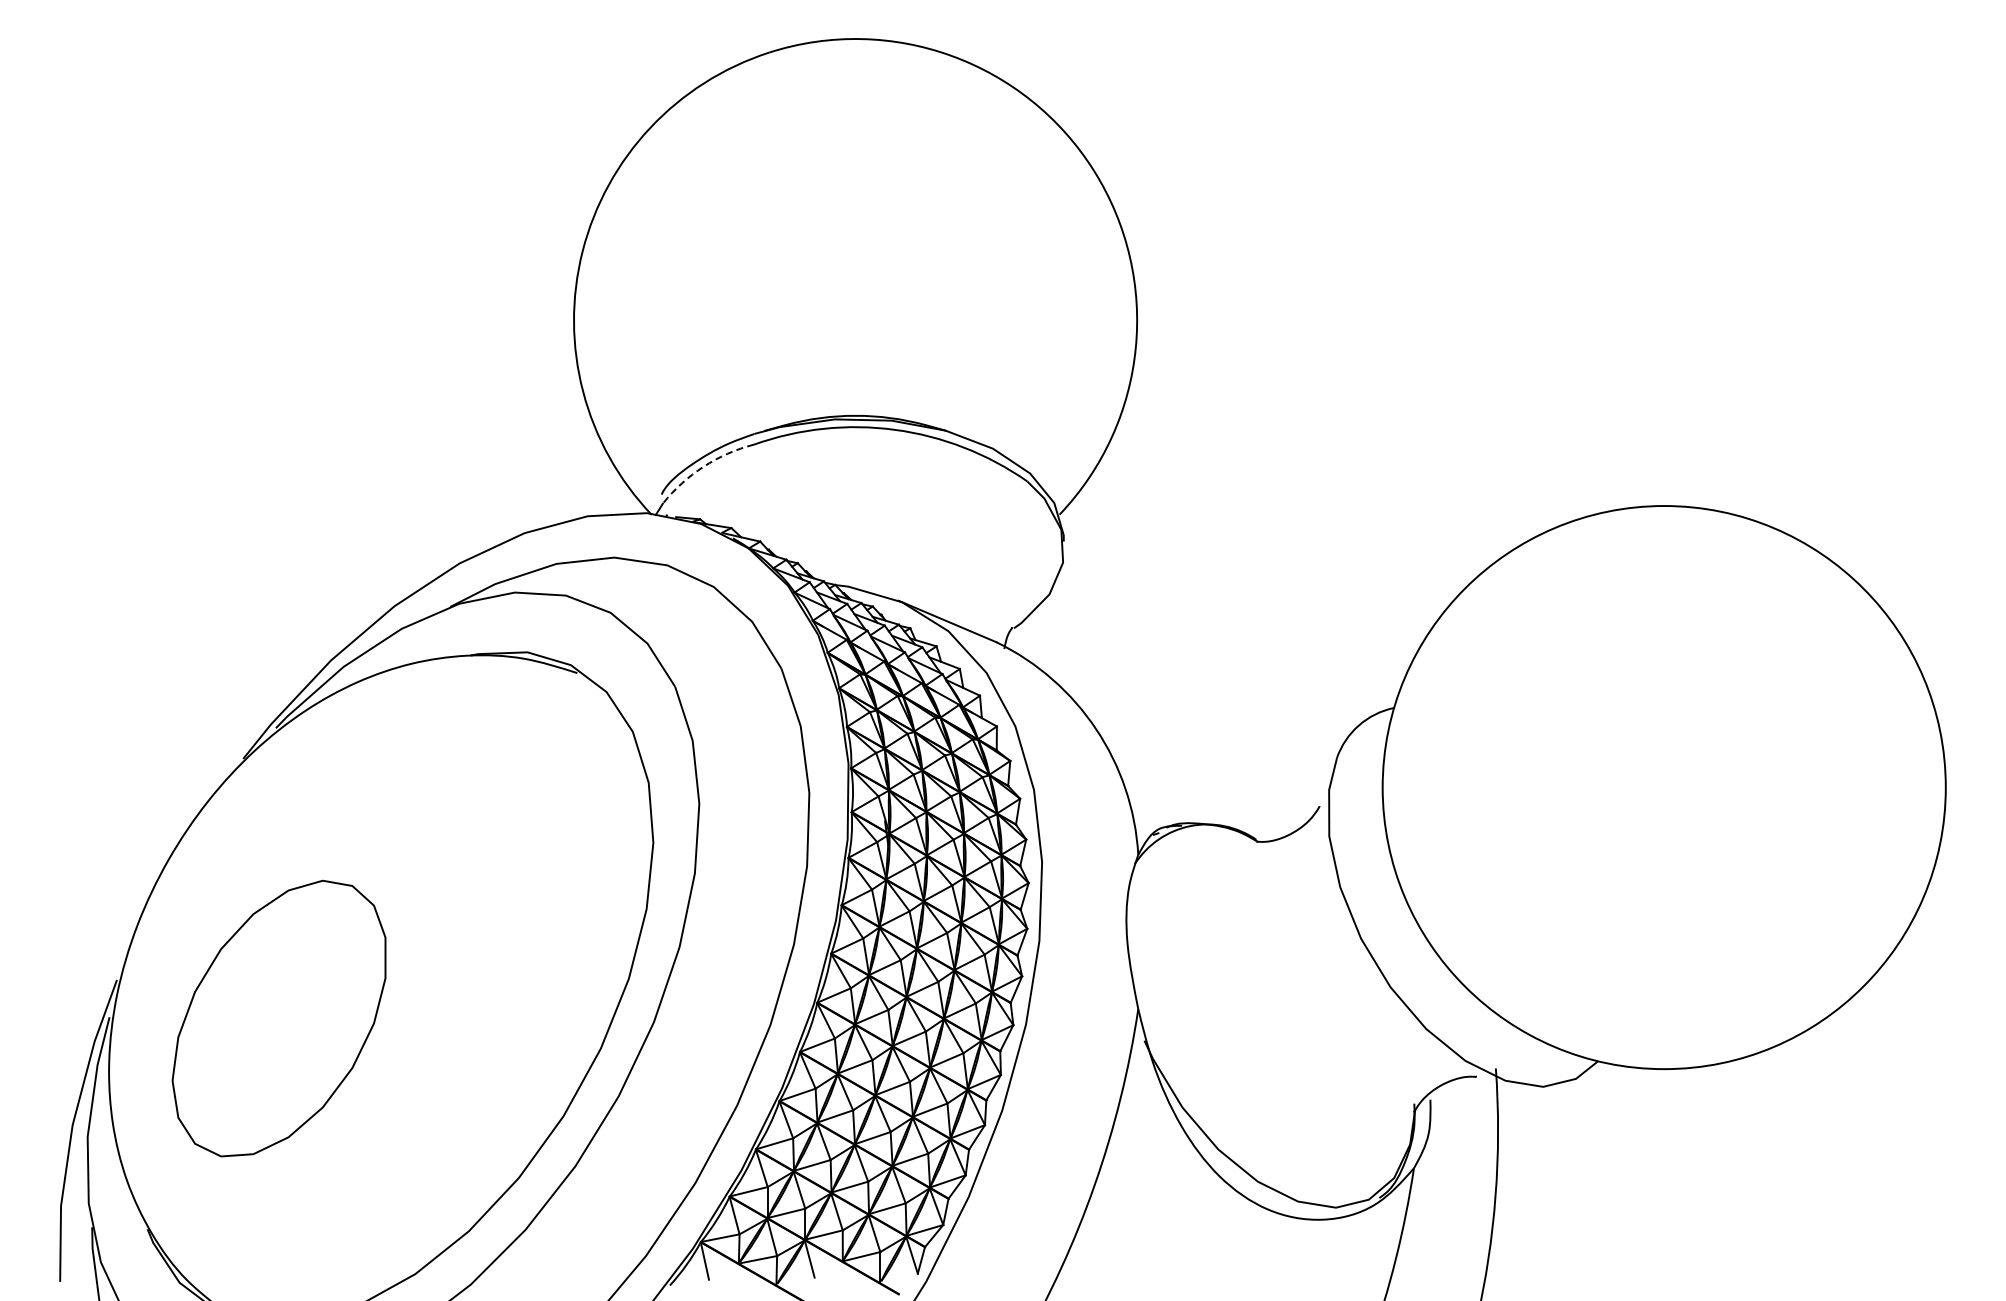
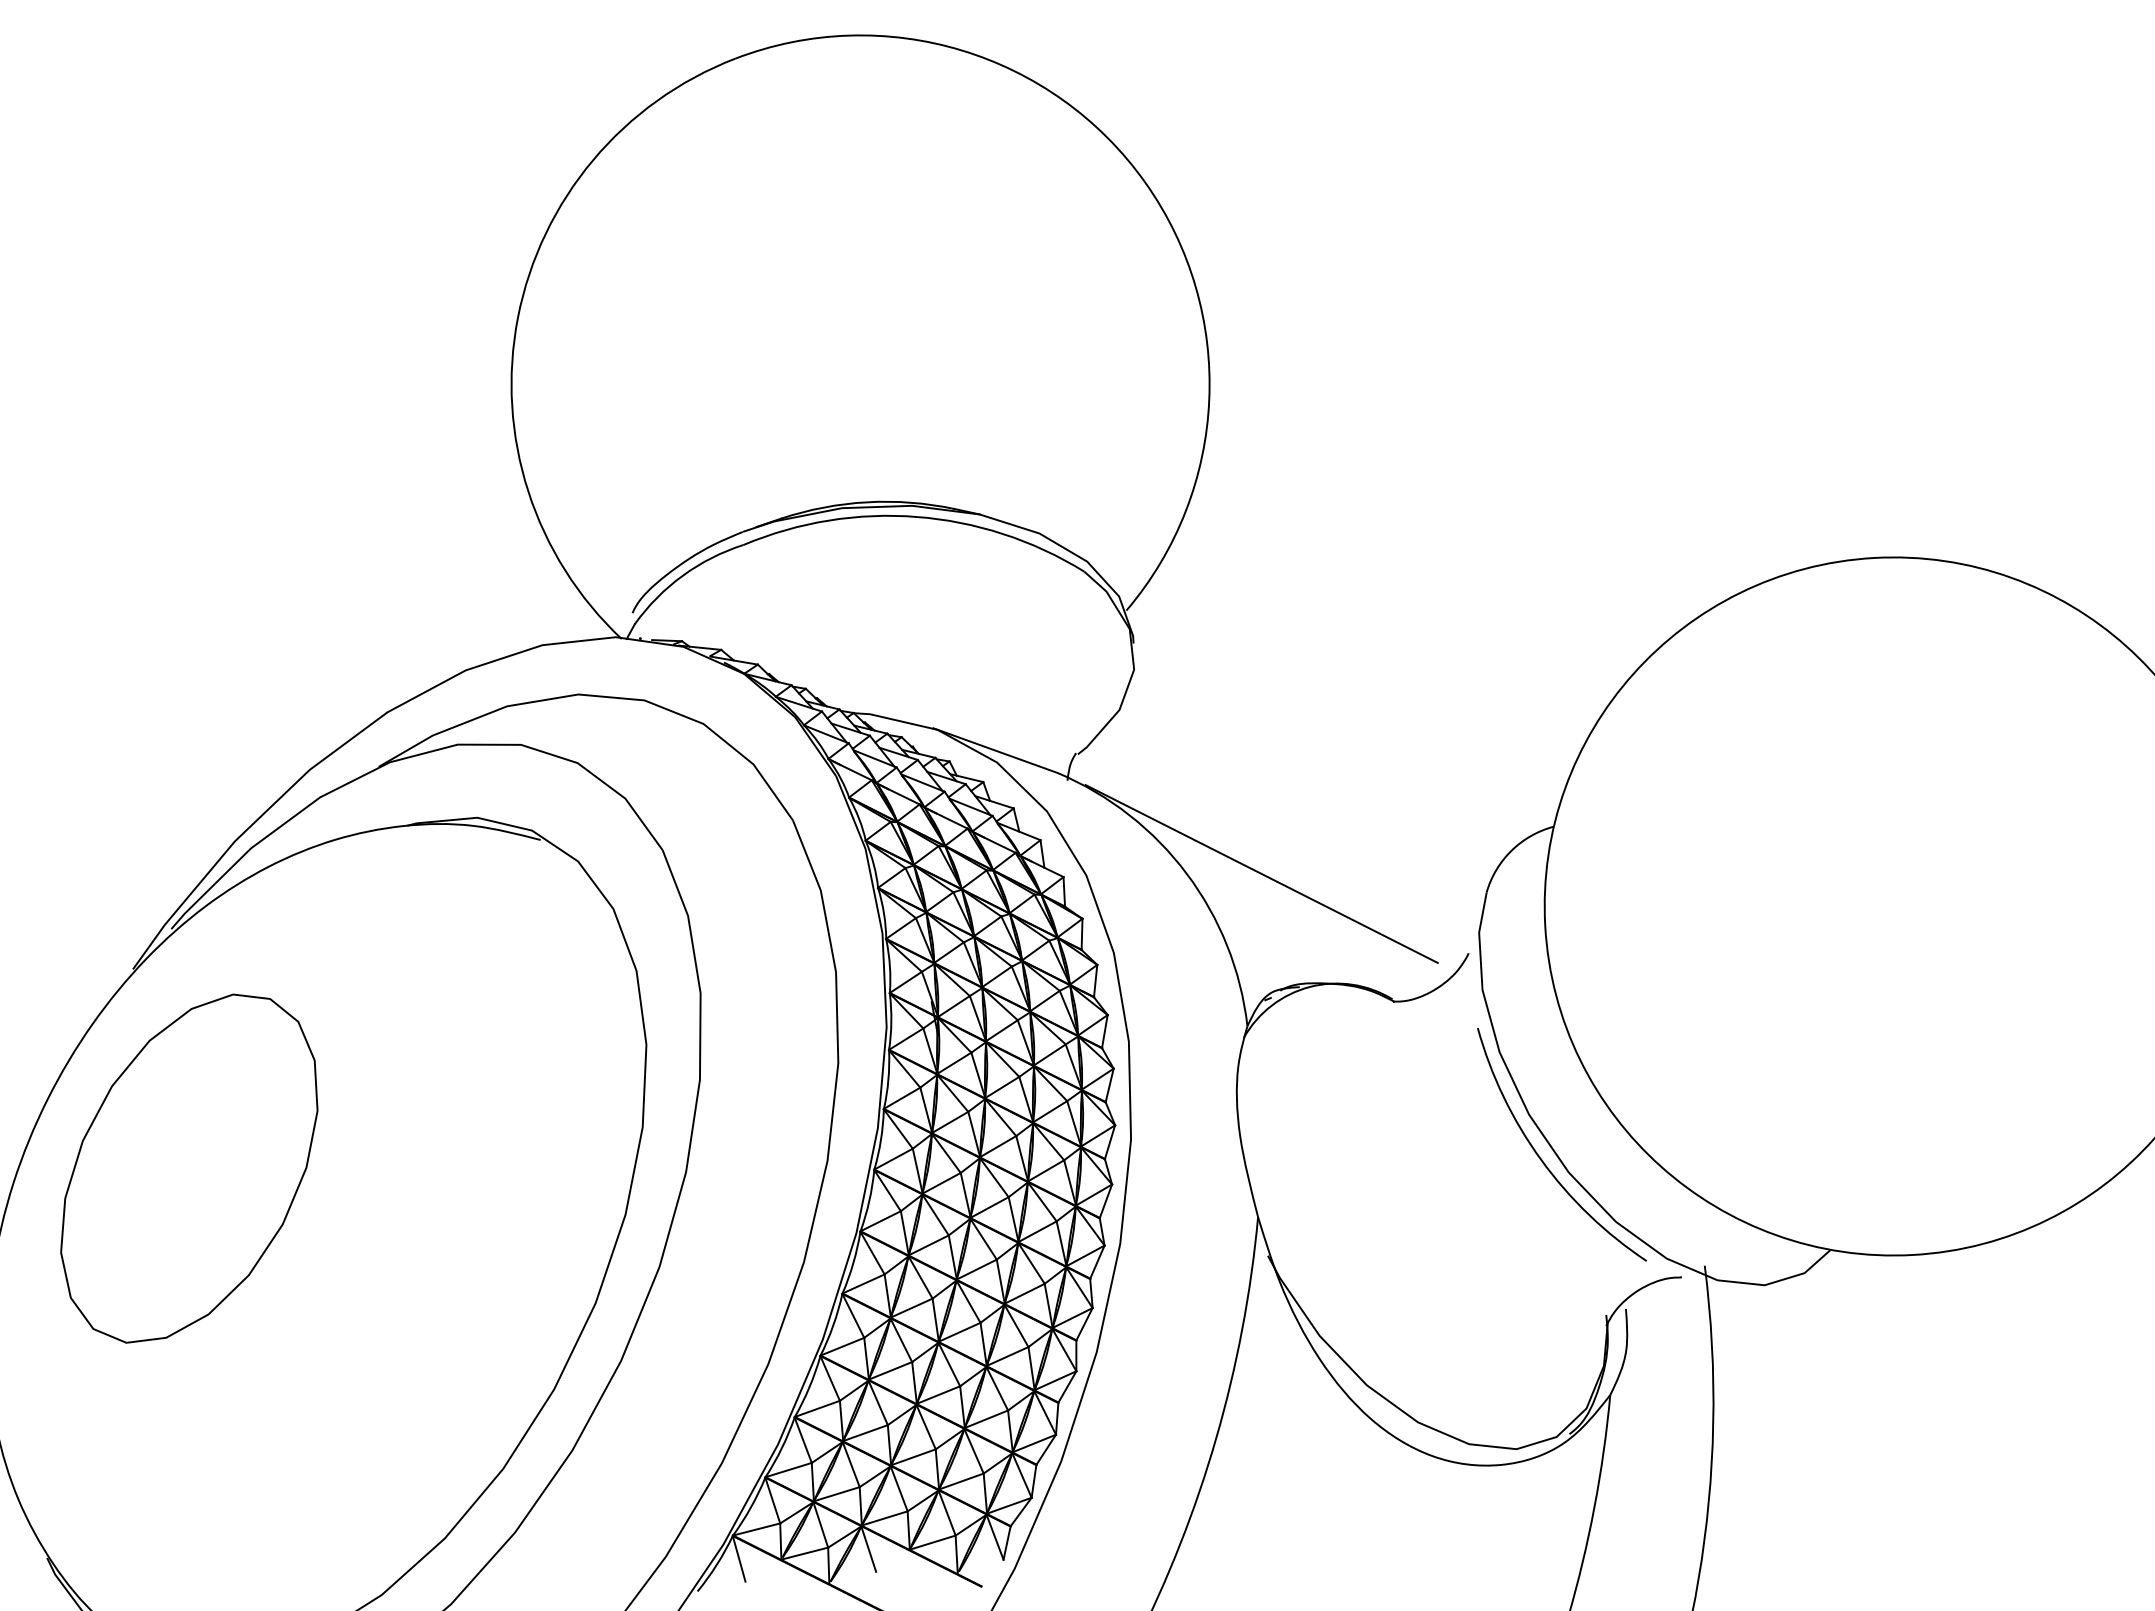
arc: (703, 466) -> (682, 575), dashed -> solid
line: (1156, 732) -> (1261, 873), added
arc: (1369, 974) -> (1541, 1158), added
part: (278, 1018) -> (187, 1168), moved

